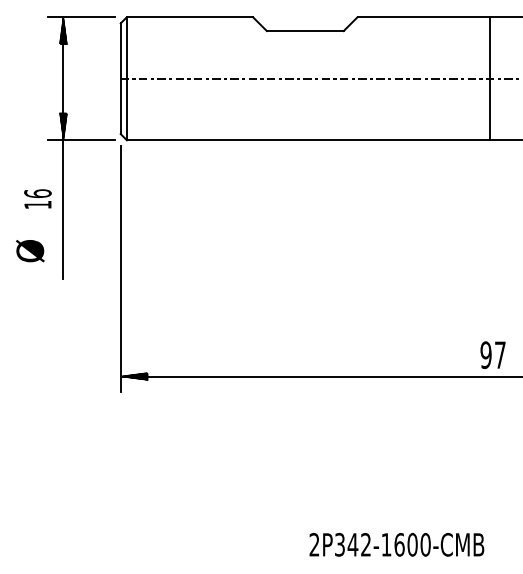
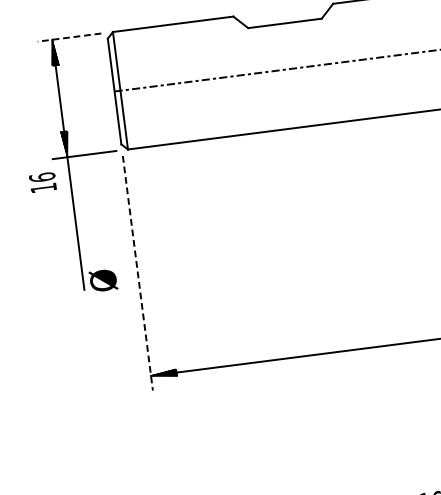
line: (80, 17) -> (68, 37), solid -> dashed
text: (37, 198) -> (42, 182), moved
text: (30, 251) -> (103, 280), moved
line: (120, 269) -> (137, 273), solid -> dashed

